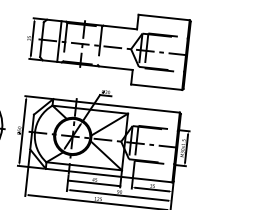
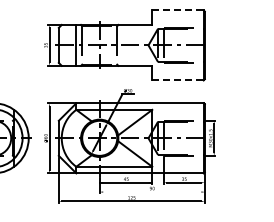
line: (163, 17) -> (177, 10), solid -> dashed
line: (156, 87) -> (177, 80), solid -> dashed
line: (119, 195) -> (152, 192), removed

